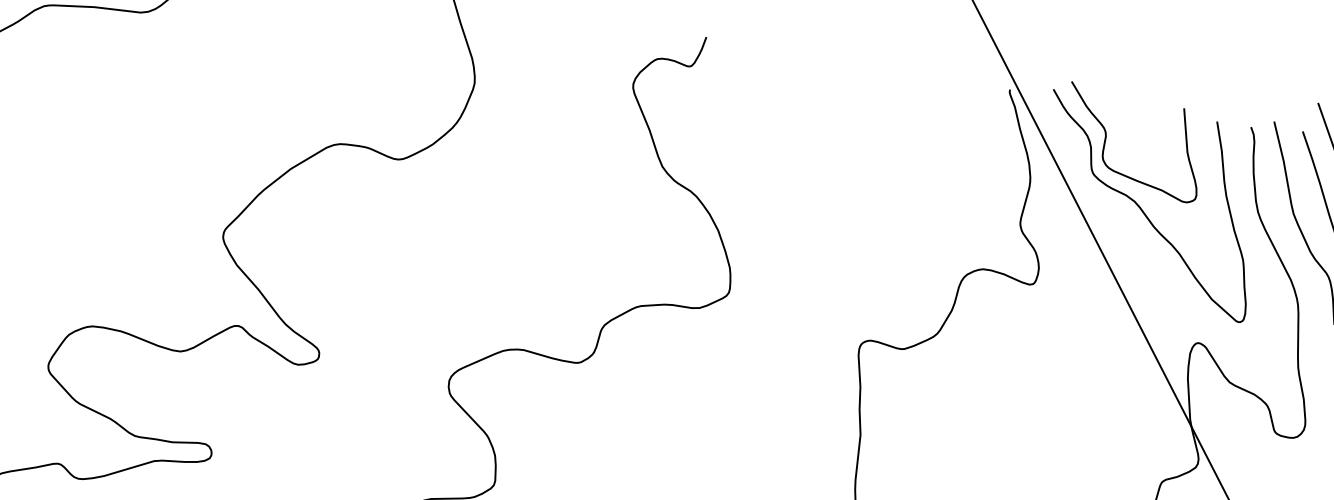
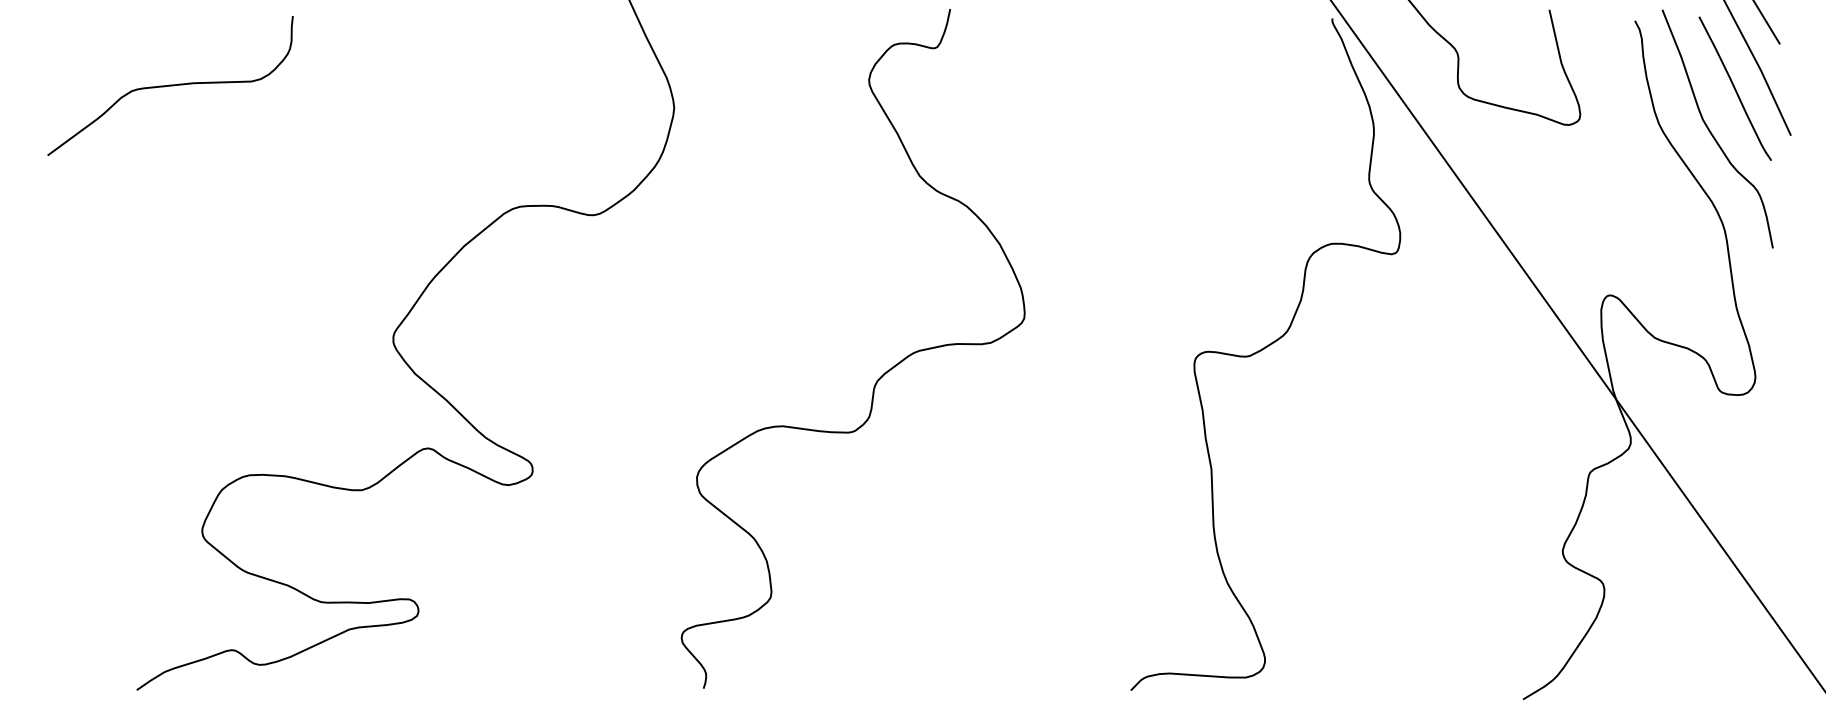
curve: (1143, 210) -> (1517, 142), removed

